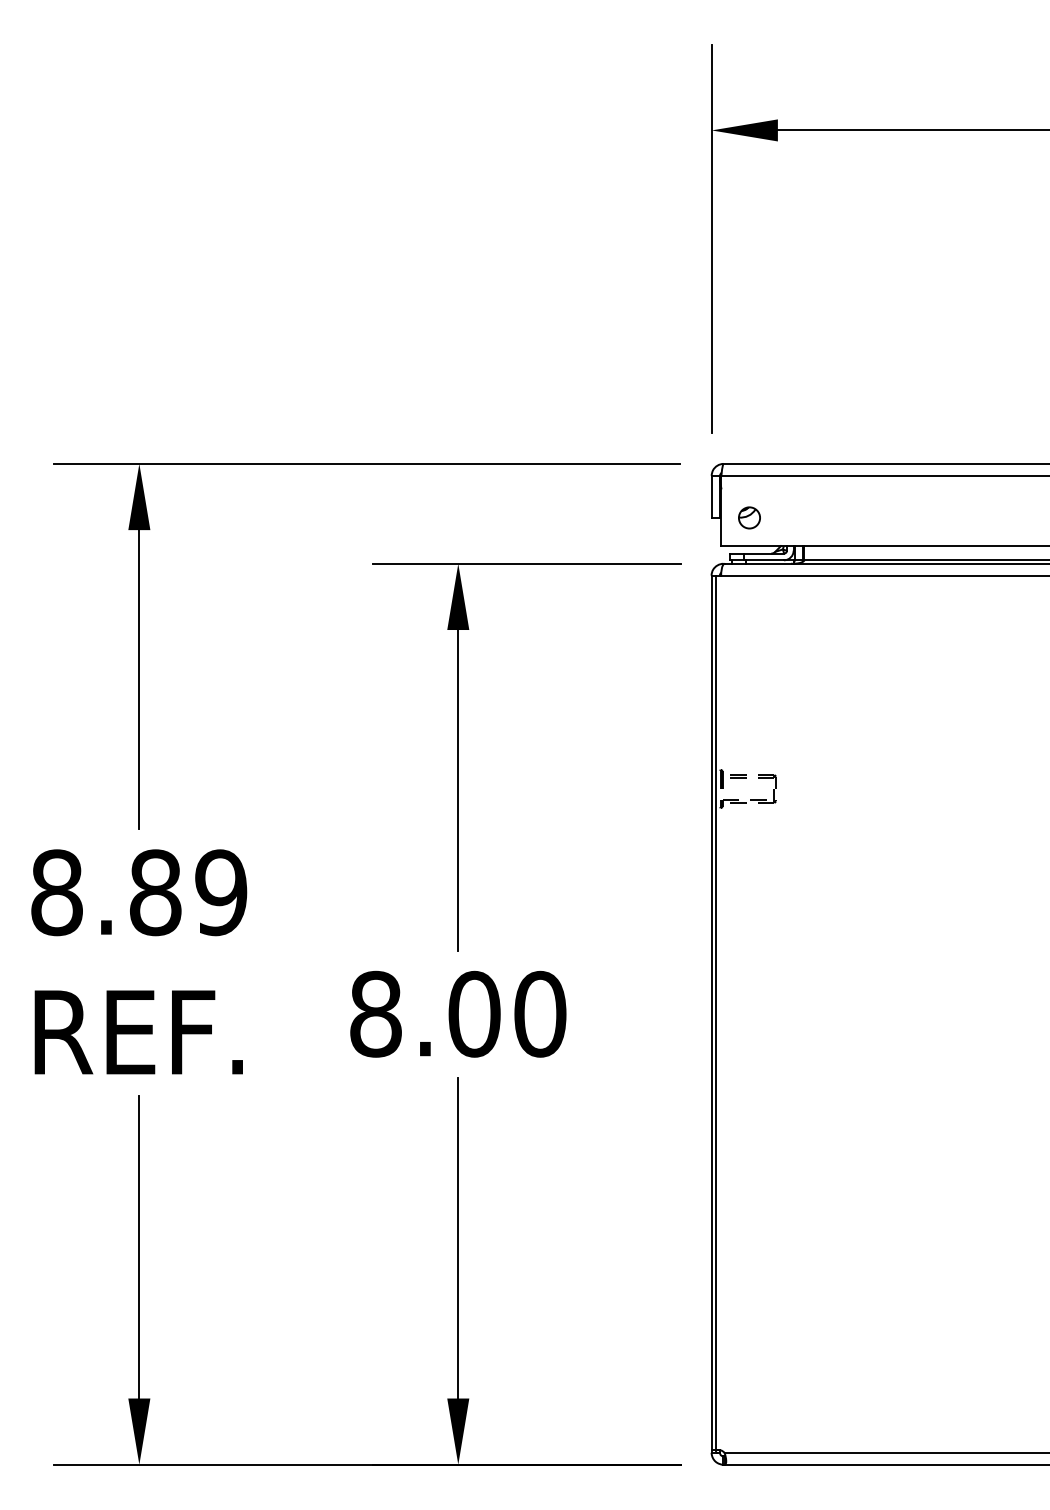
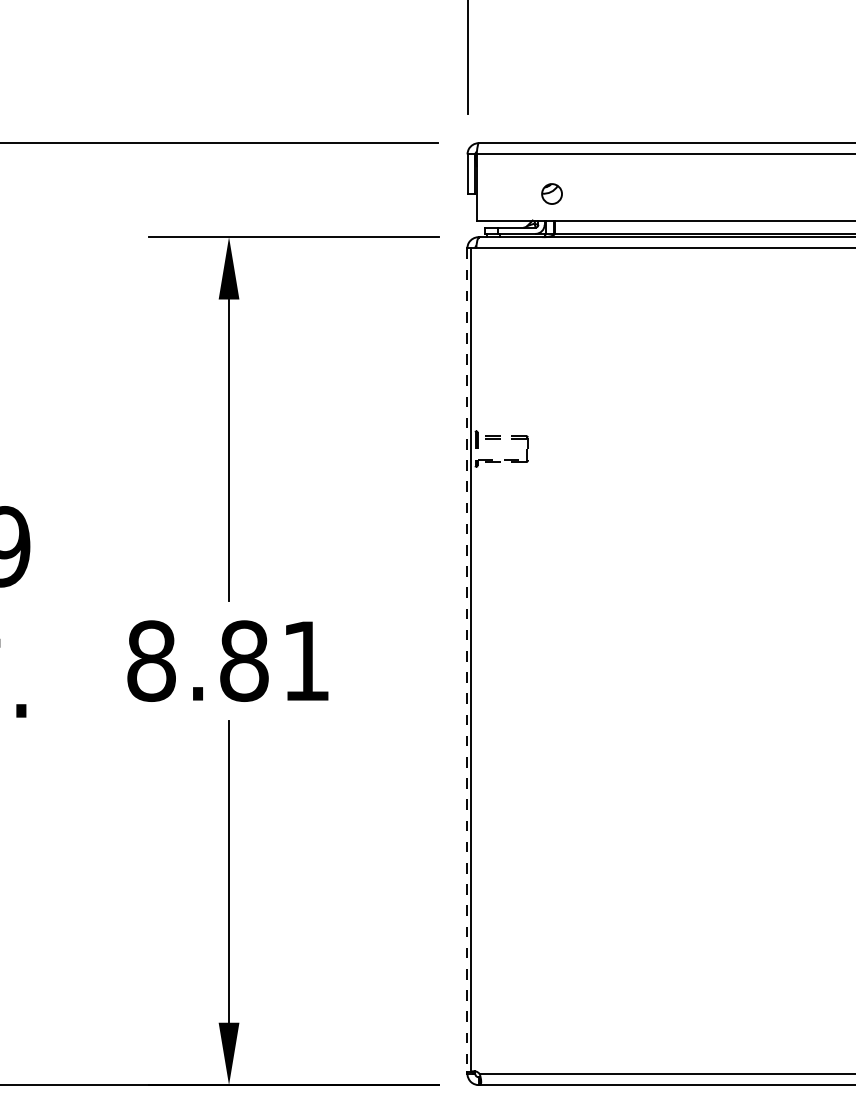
part: (749, 517) -> (552, 193), moved
text: (507, 1013) -> (275, 660), 8.00 -> 8.81
line: (711, 1013) -> (467, 660), solid -> dashed

